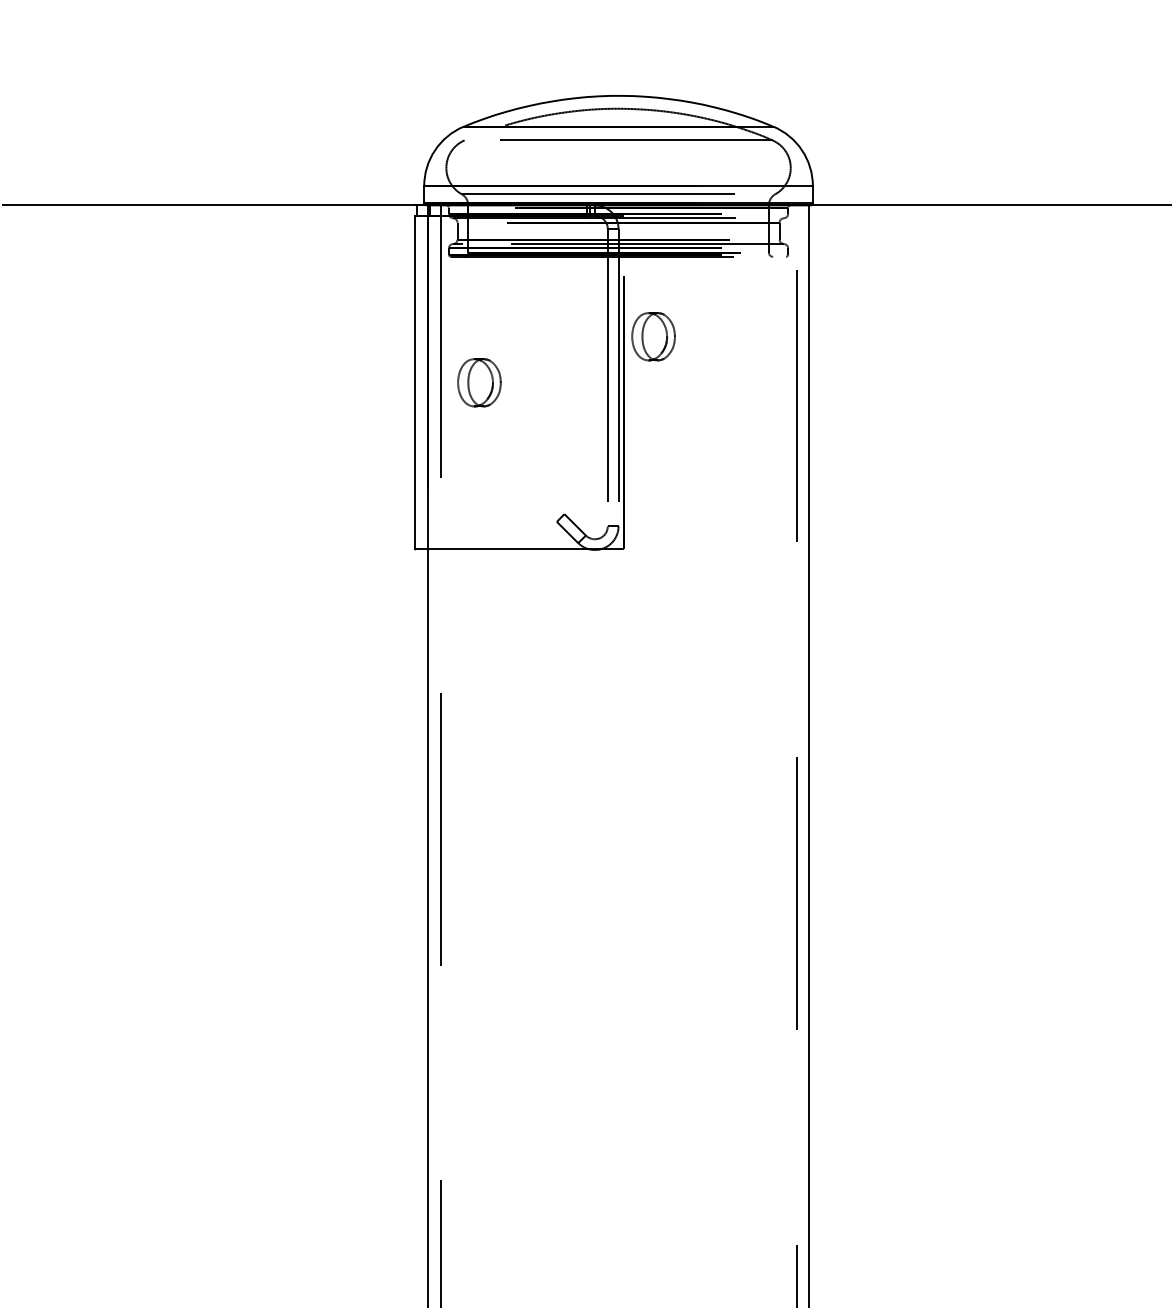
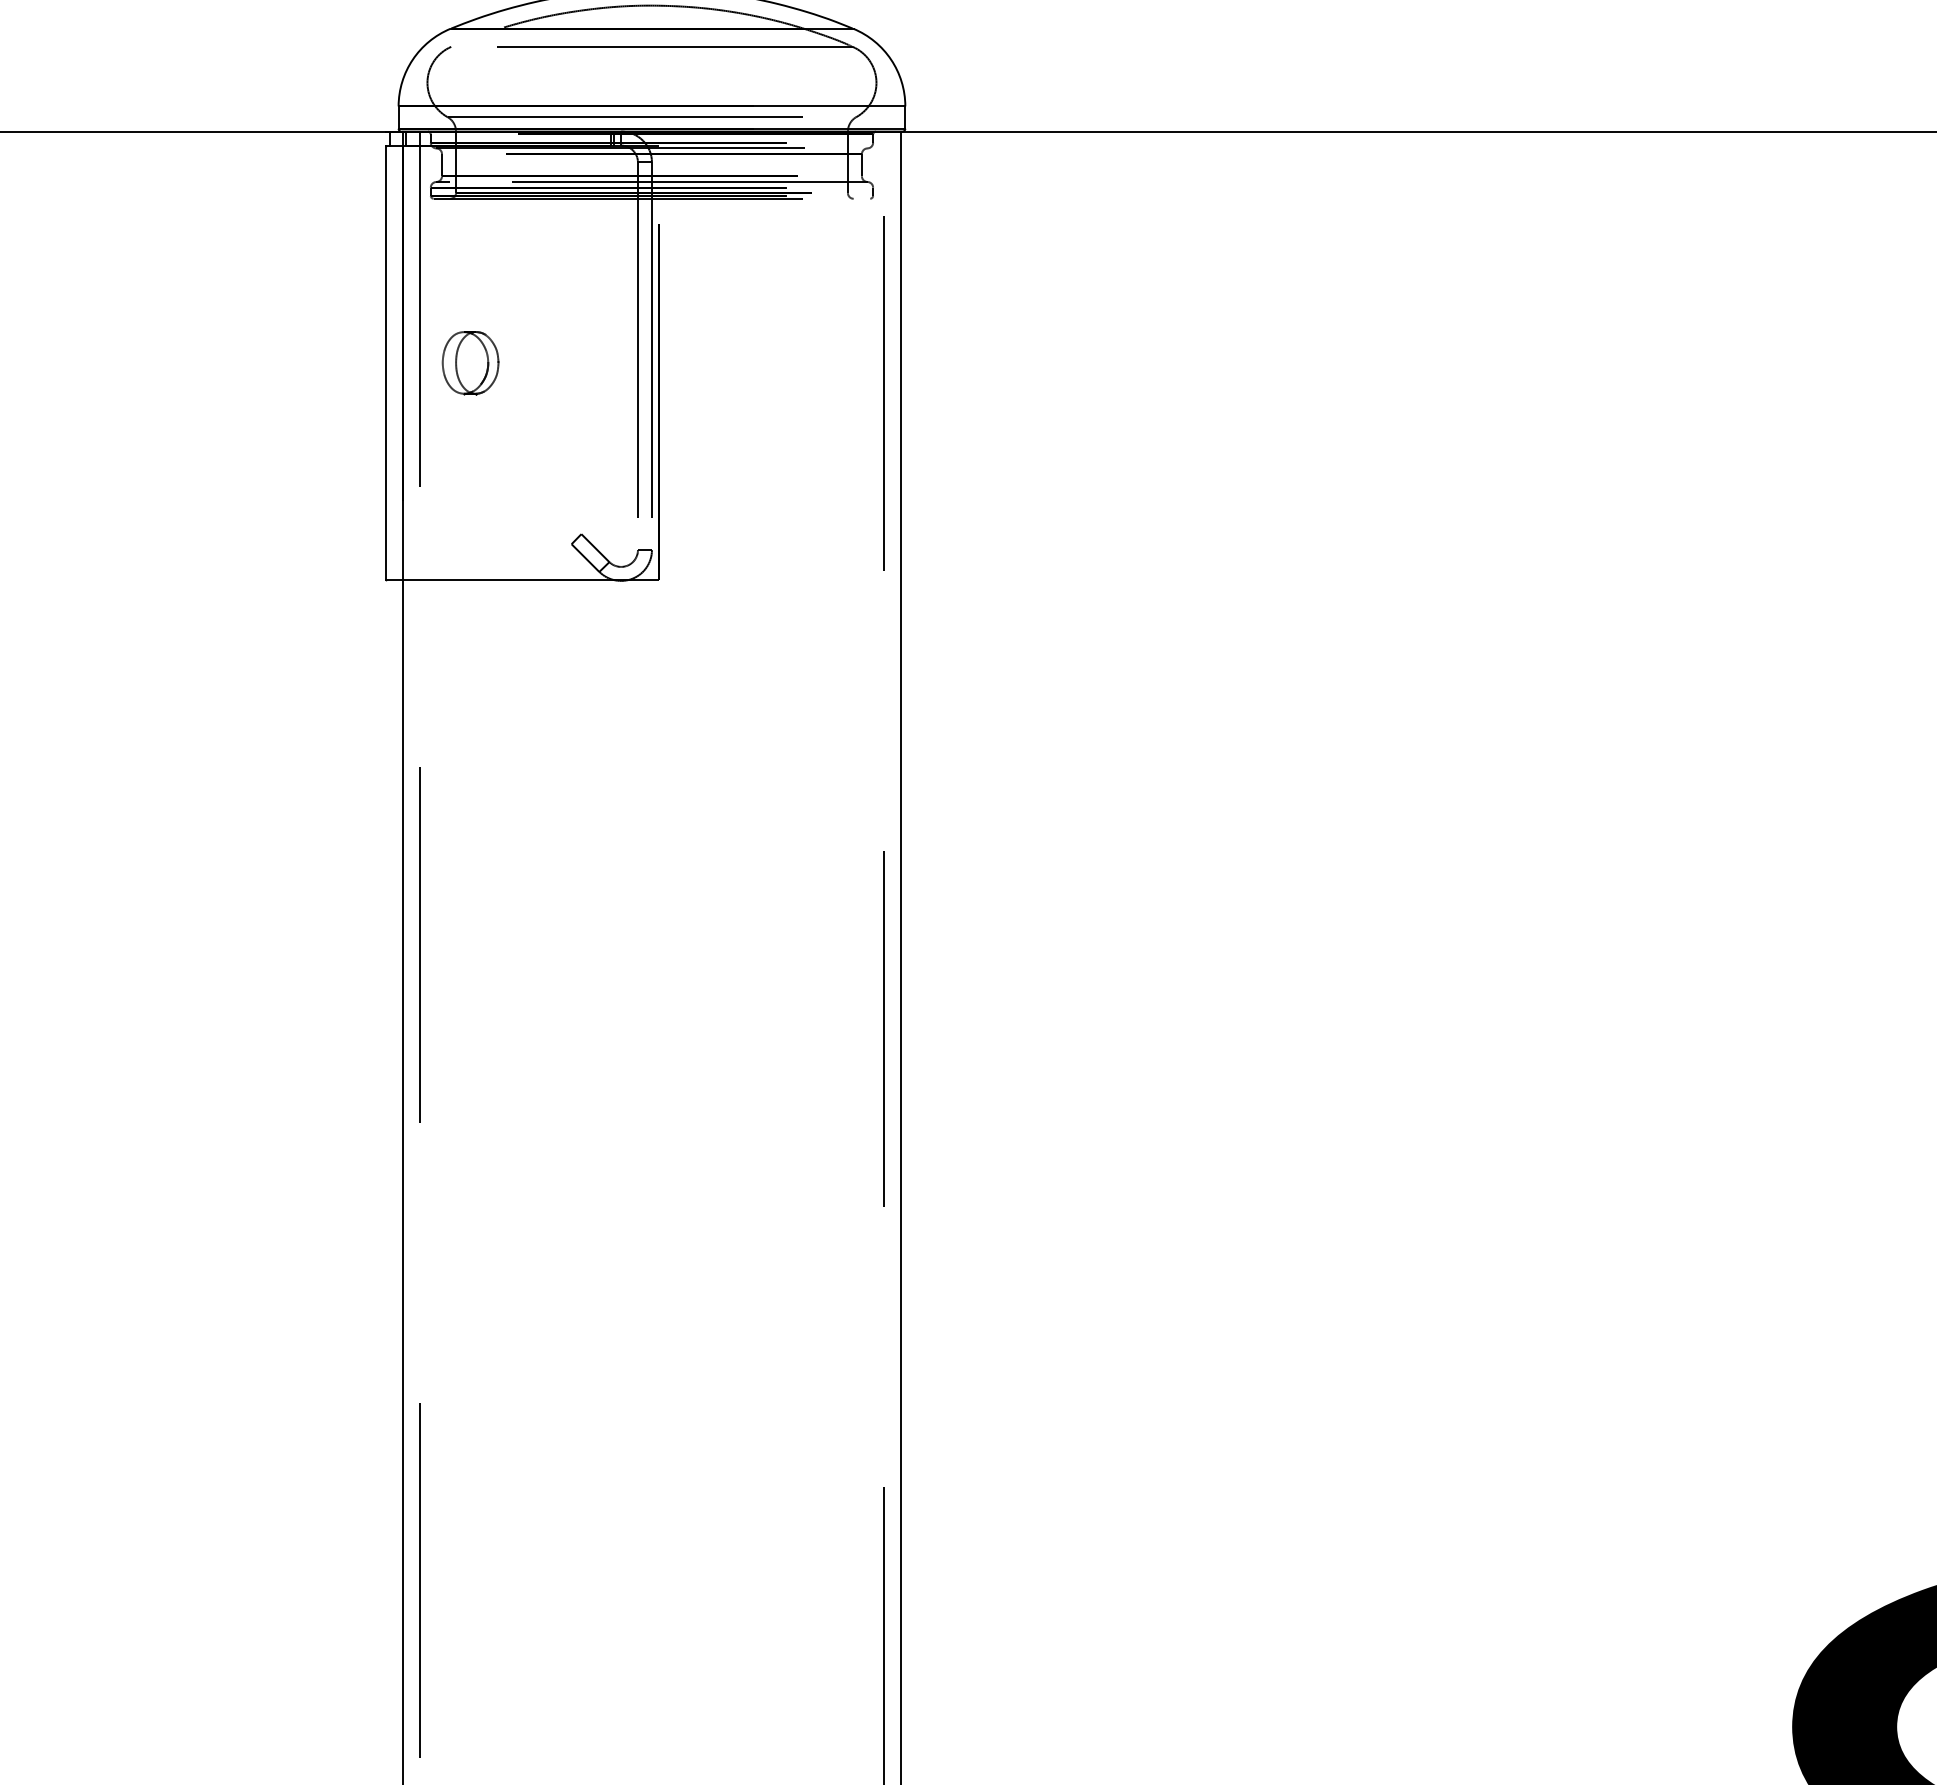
part: (653, 337) -> (697, 303), removed

